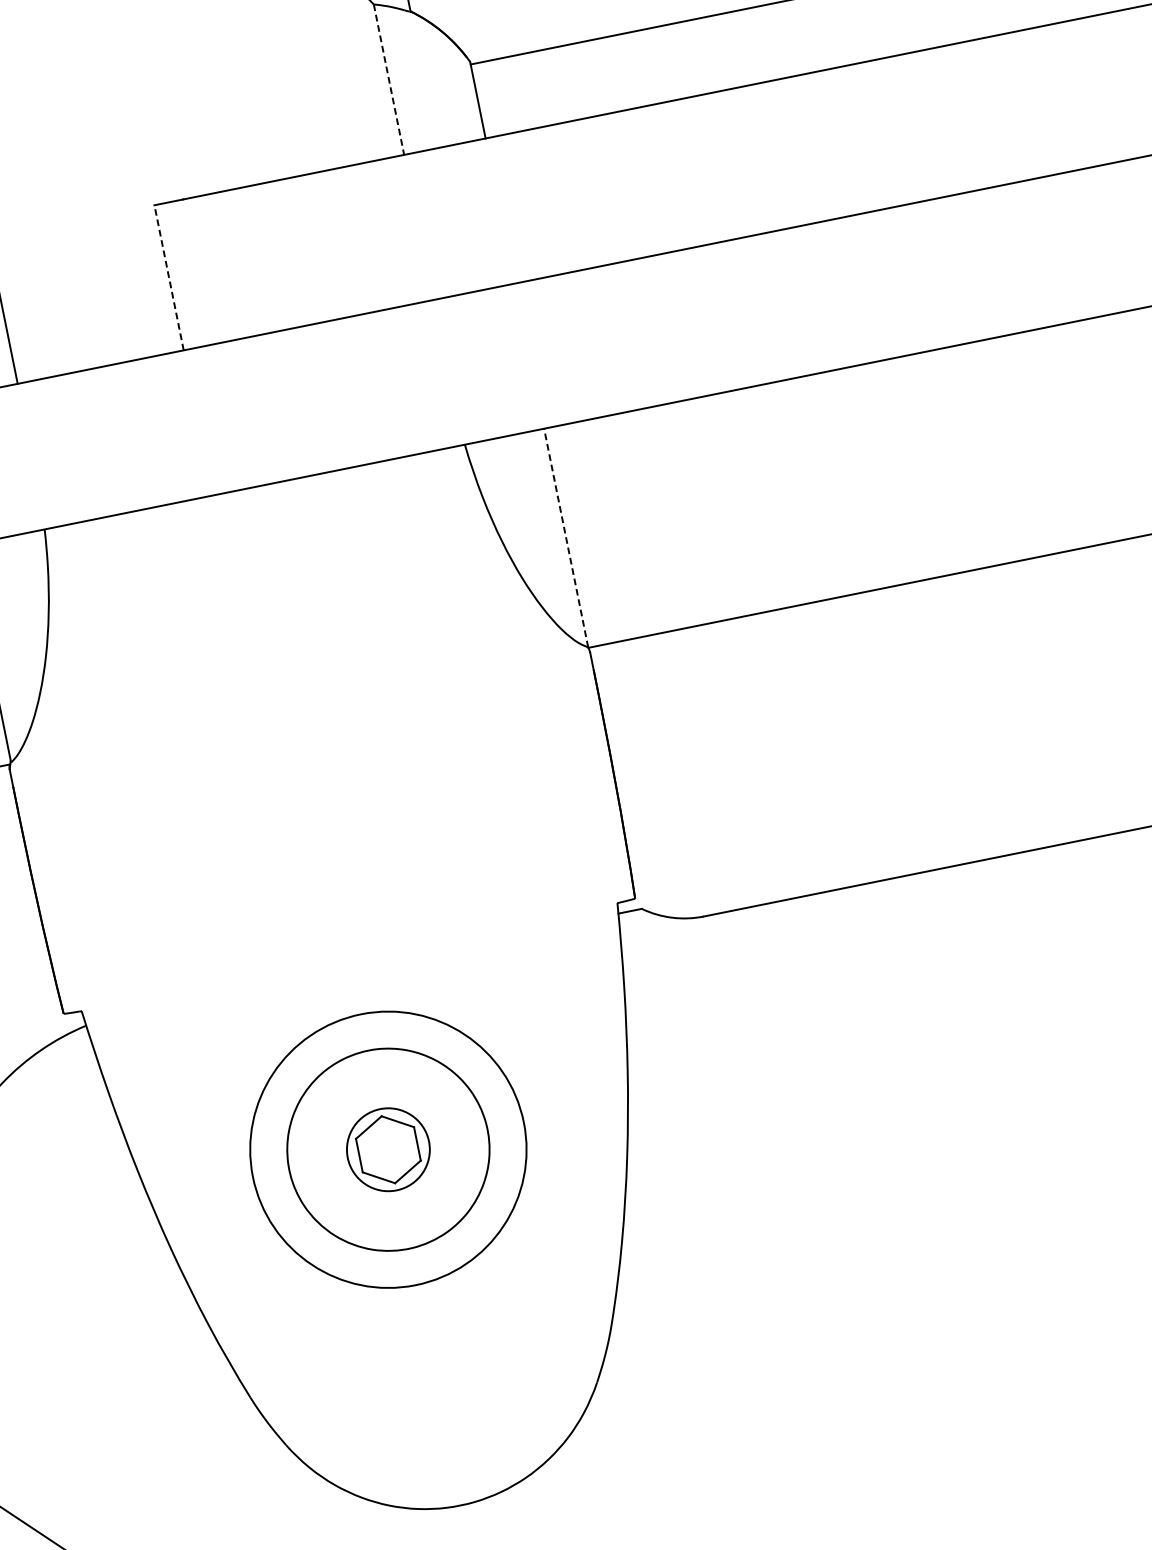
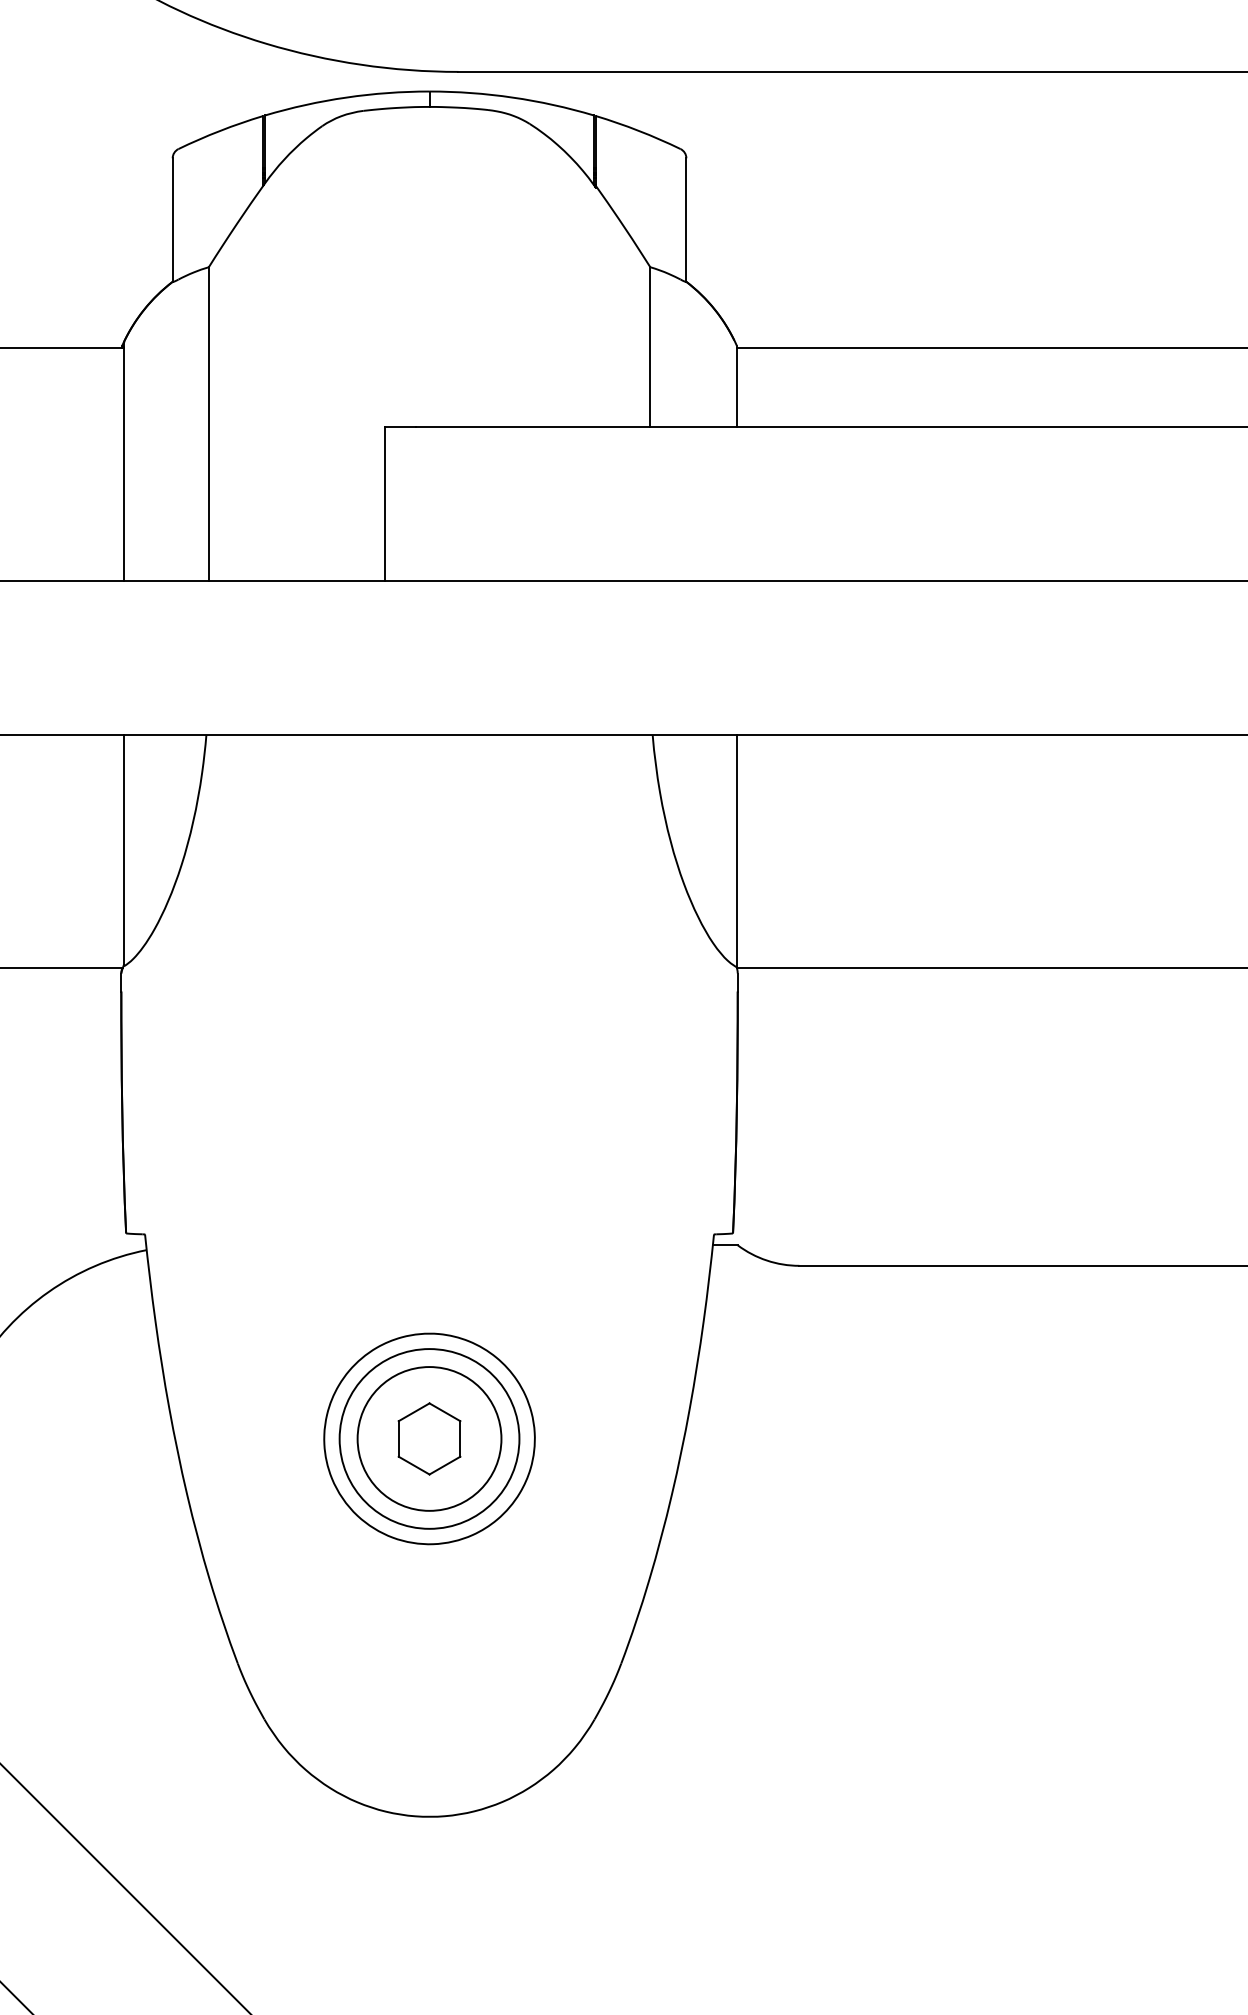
line: (389, 80) -> (650, 347), dashed -> solid
line: (169, 277) -> (385, 503), dashed -> solid
line: (565, 537) -> (736, 850), dashed -> solid
circle: (388, 1149) -> (429, 1438), size x0.62
circle: (388, 1149) -> (429, 1438), size x1.67

